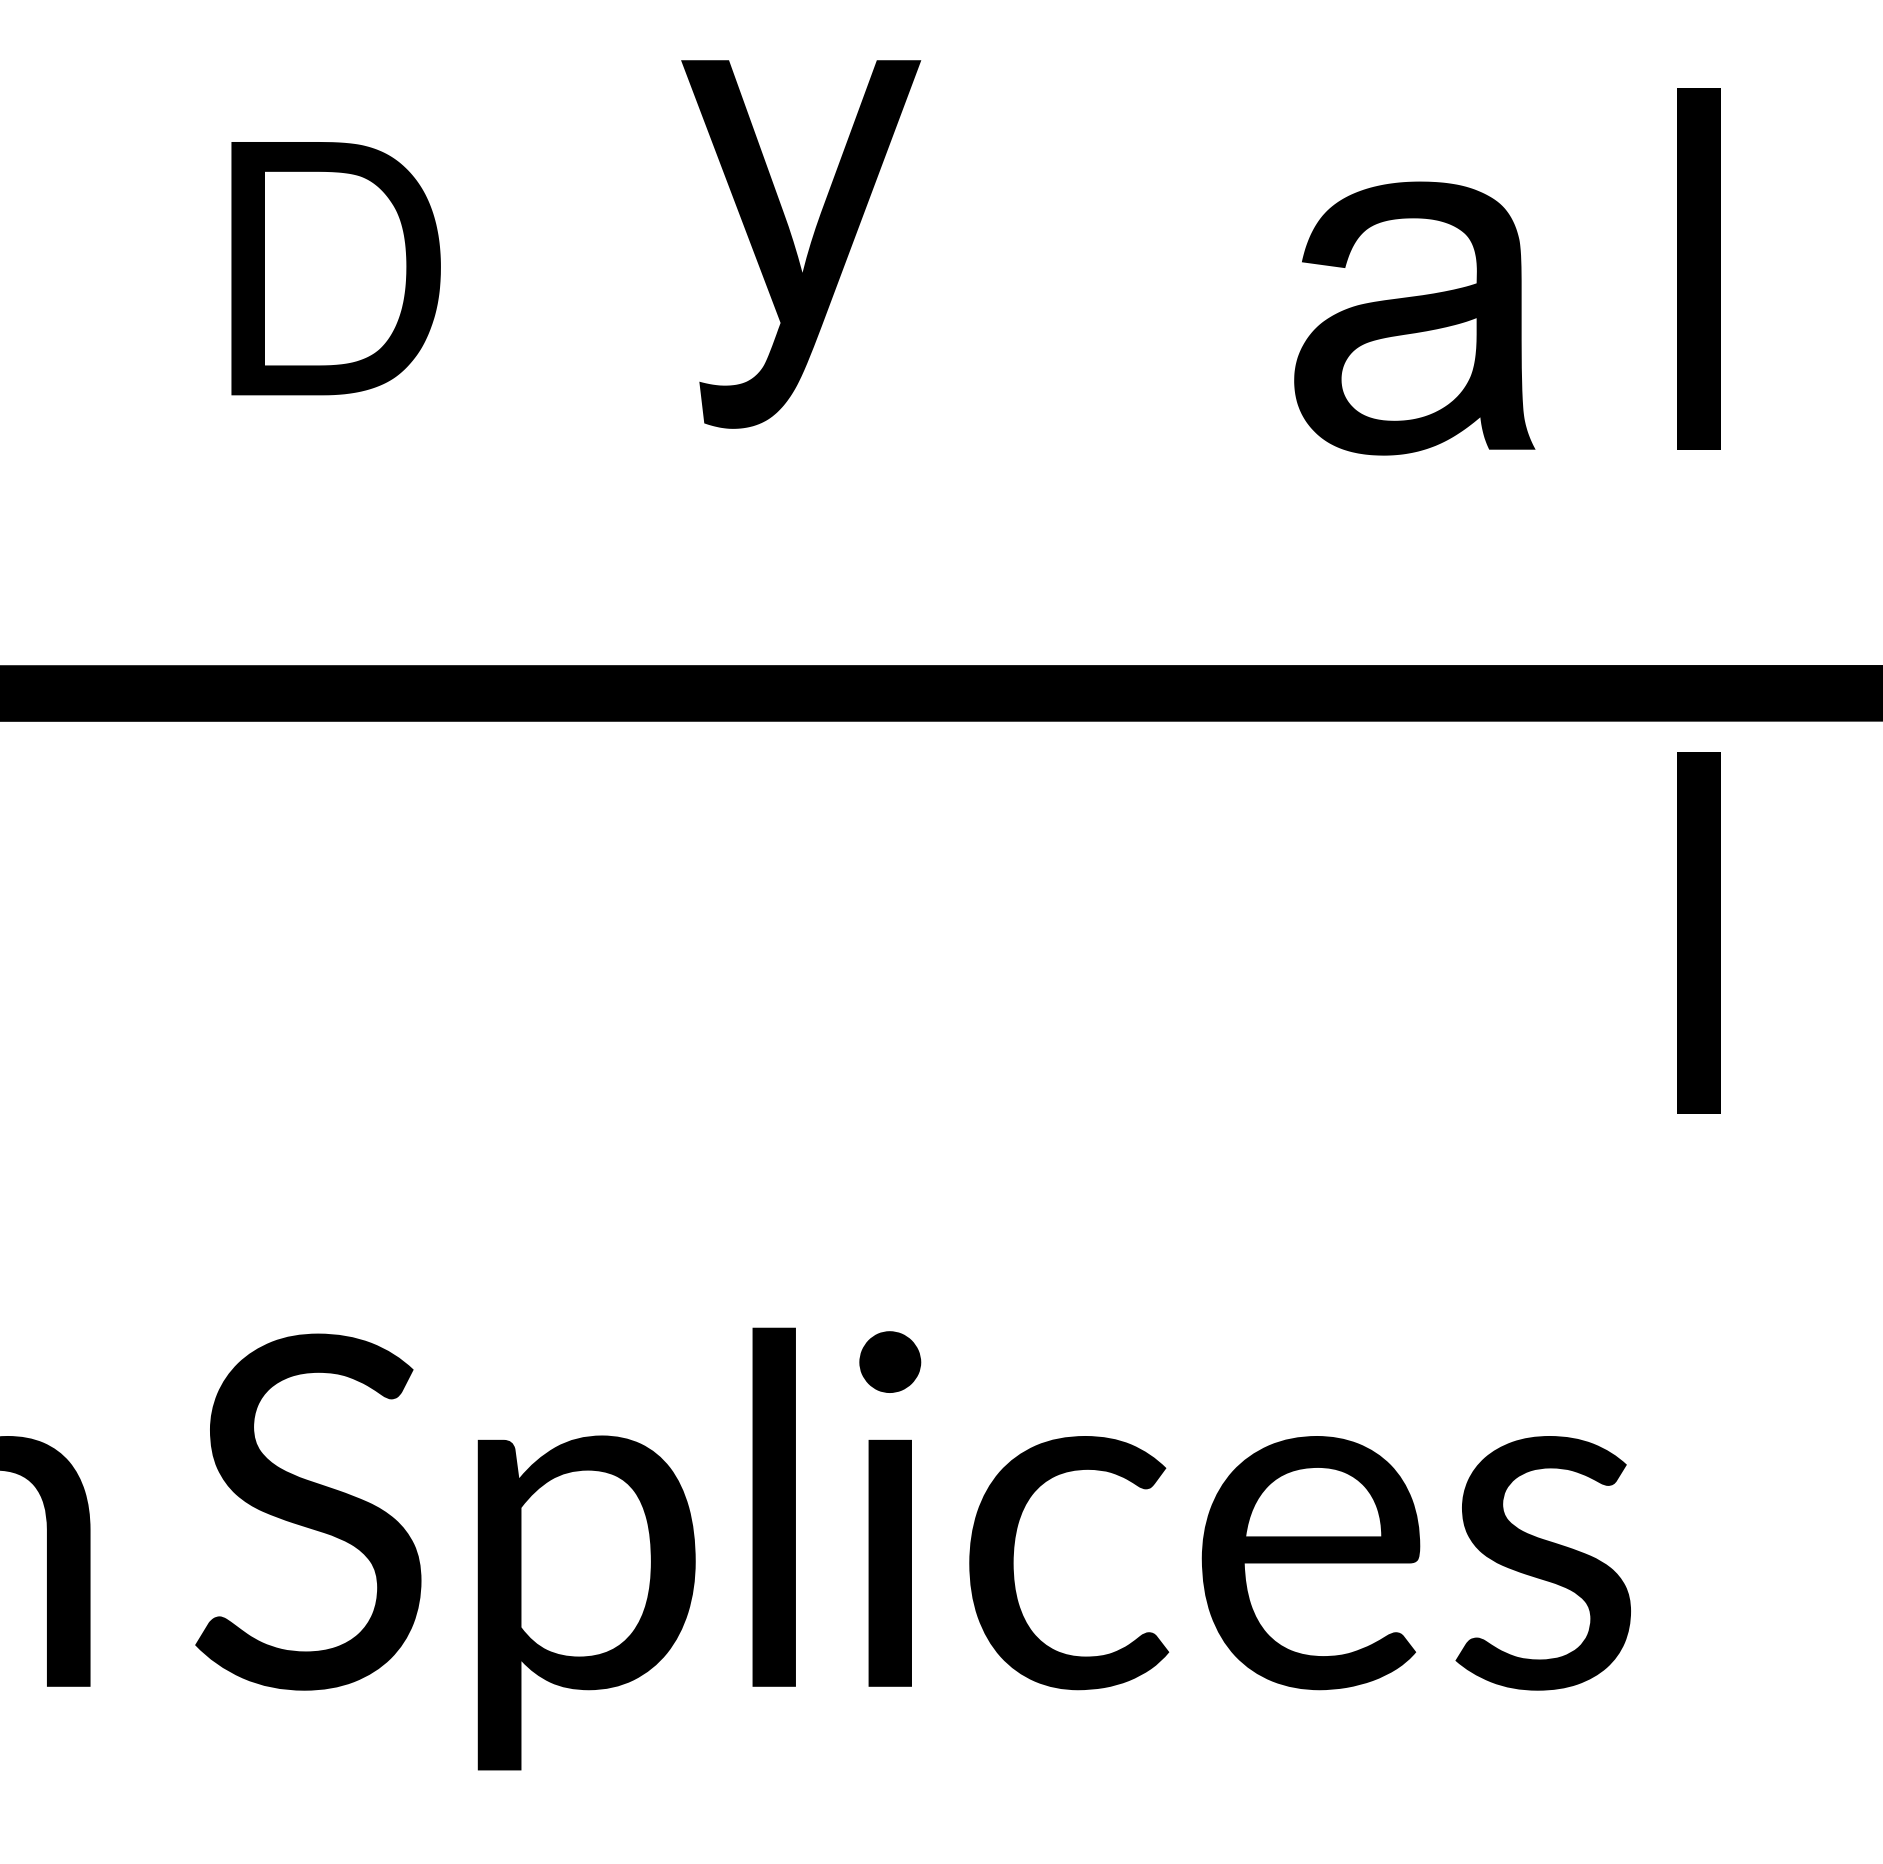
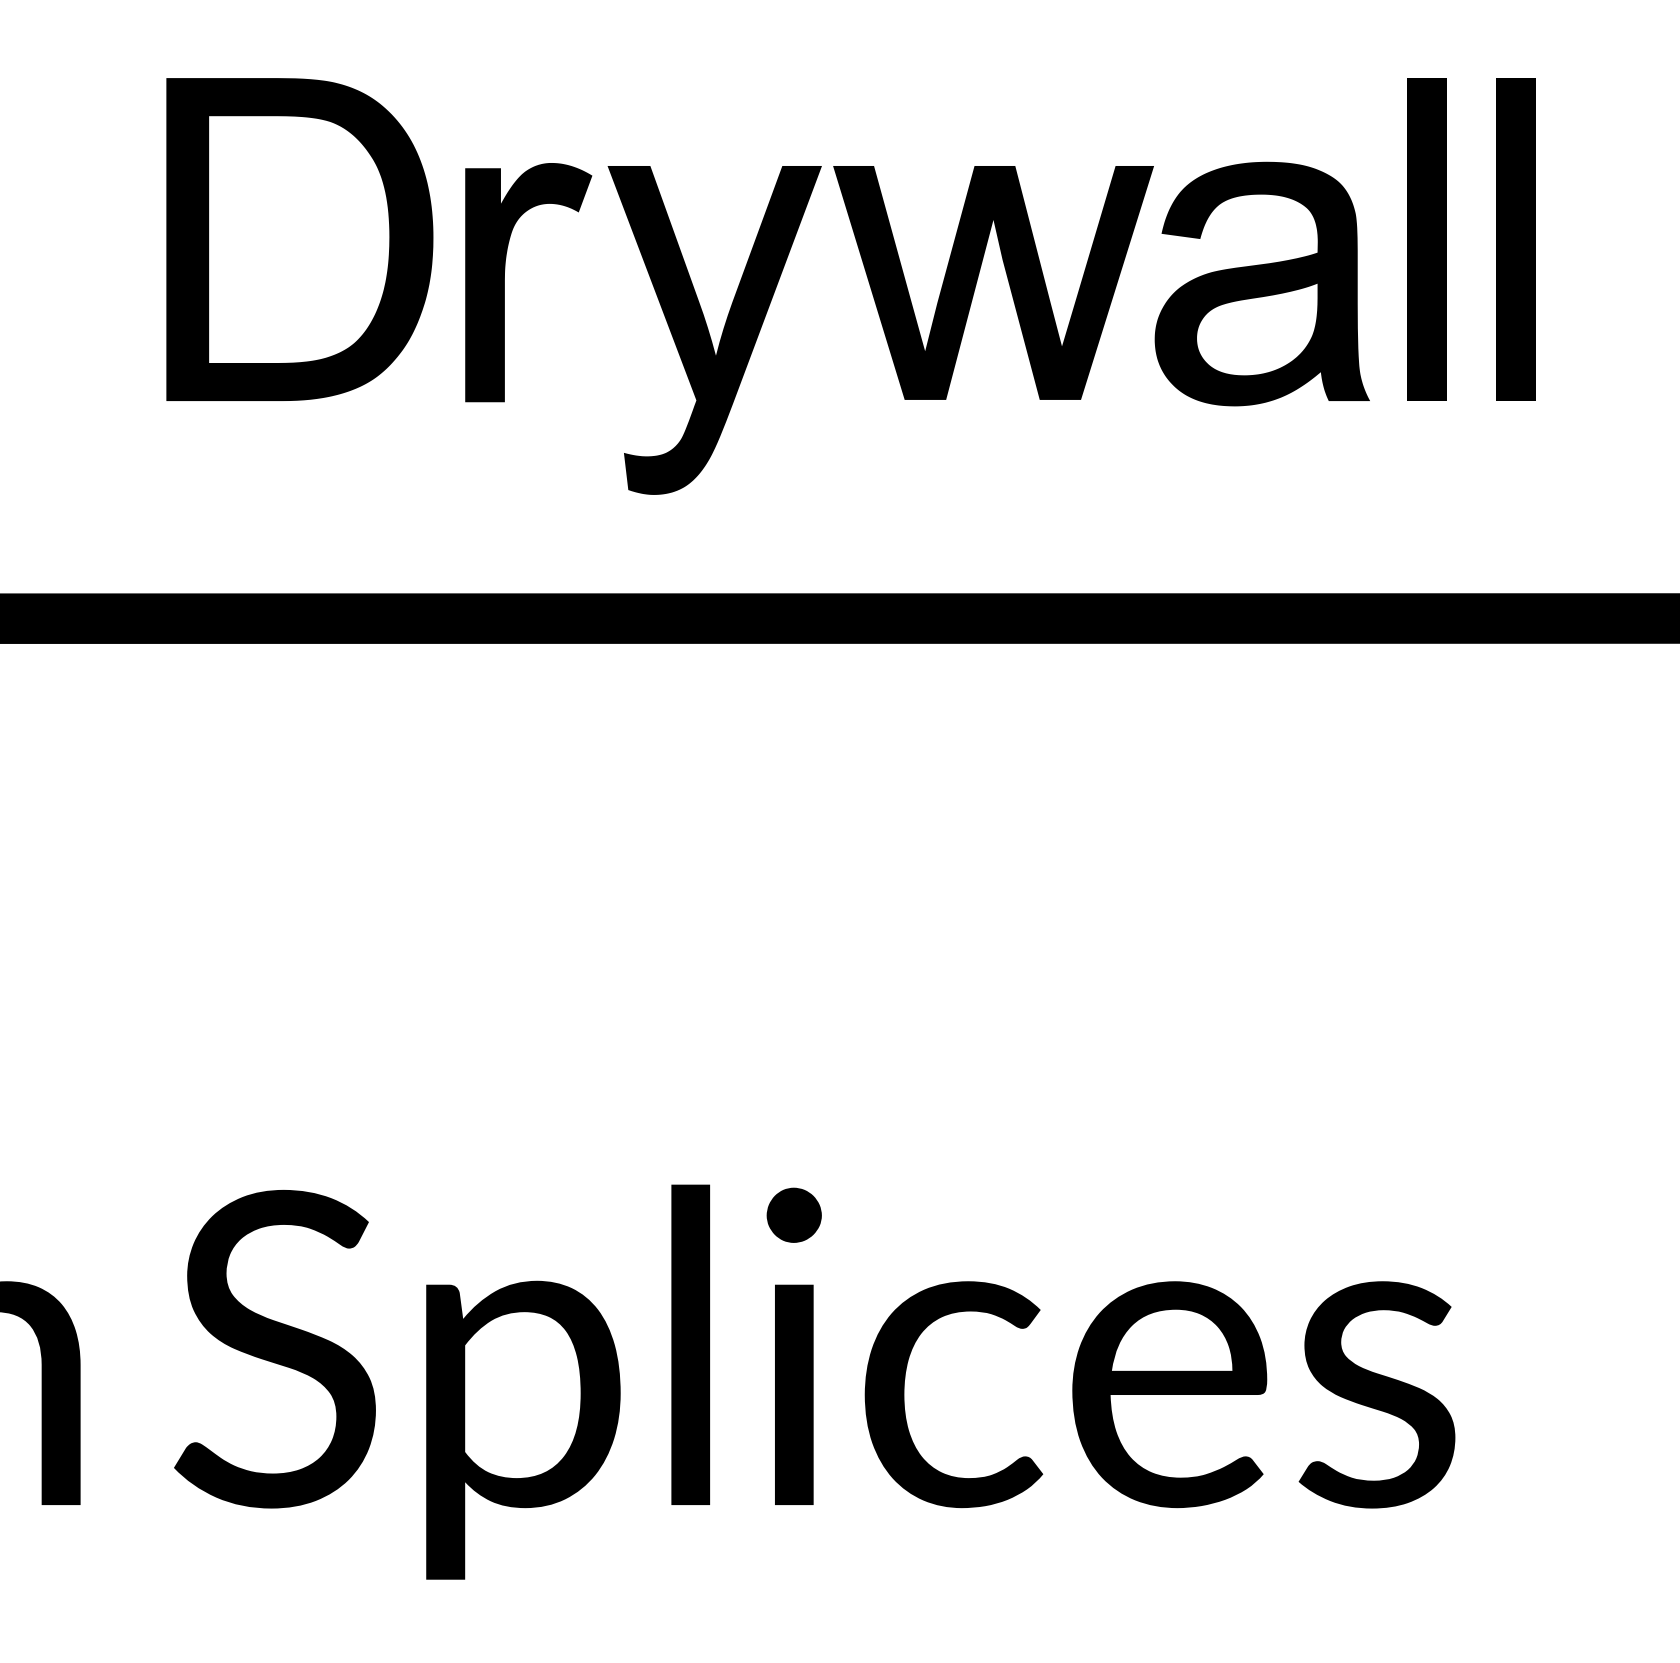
part: (795, 247) -> (709, 333), moved
part: (335, 268) -> (299, 239), size x1.43
fill: (1598, 268) -> (1426, 239), added
part: (1129, 314) -> (1007, 280), added
part: (565, 316) -> (504, 282), added
part: (1698, 932) -> (1515, 831), removed

